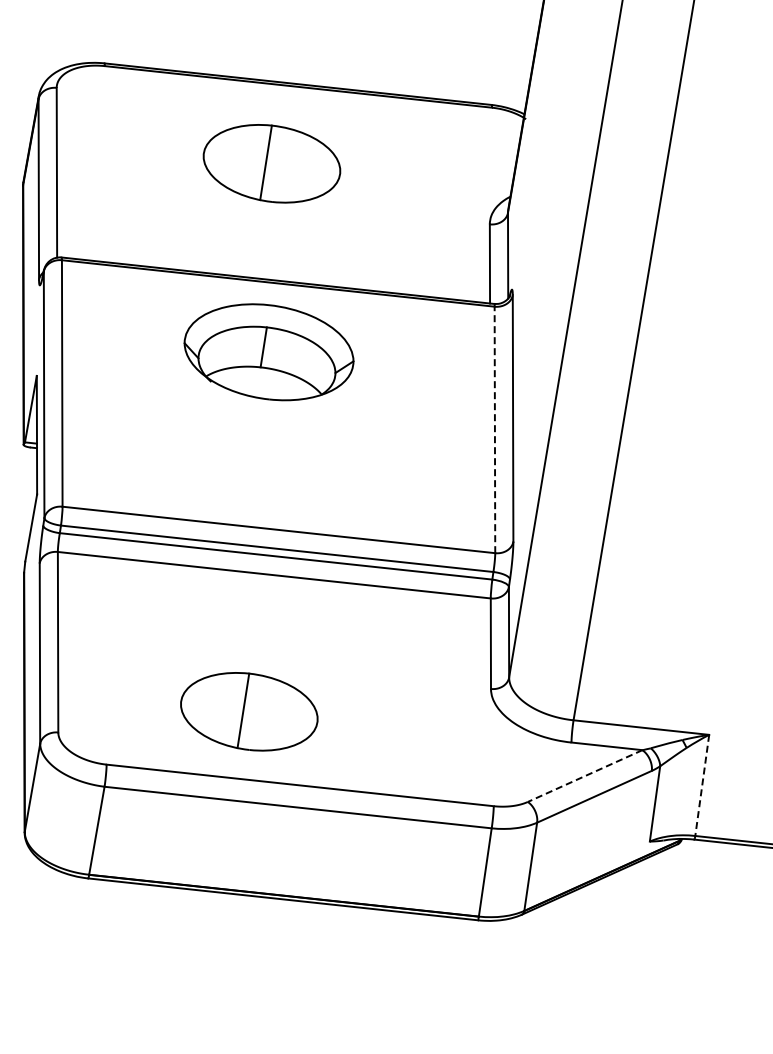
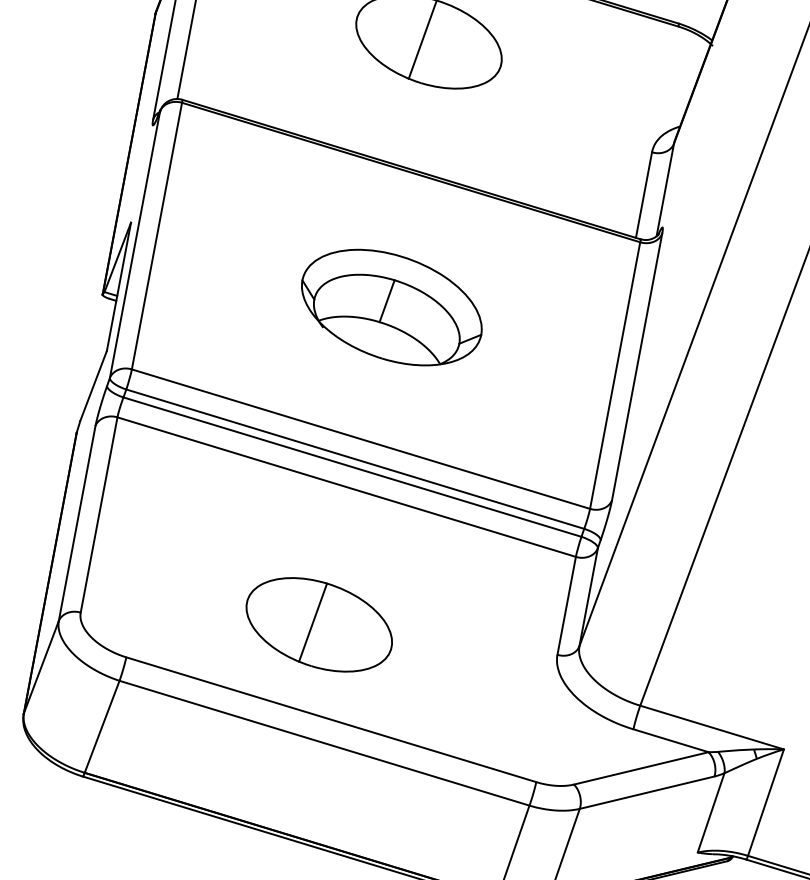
part: (268, 352) -> (391, 307), moved
line: (494, 429) -> (614, 375), dashed -> solid
part: (249, 711) -> (319, 624), moved
line: (585, 776) -> (641, 768), dashed -> solid
line: (702, 785) -> (766, 802), dashed -> solid

